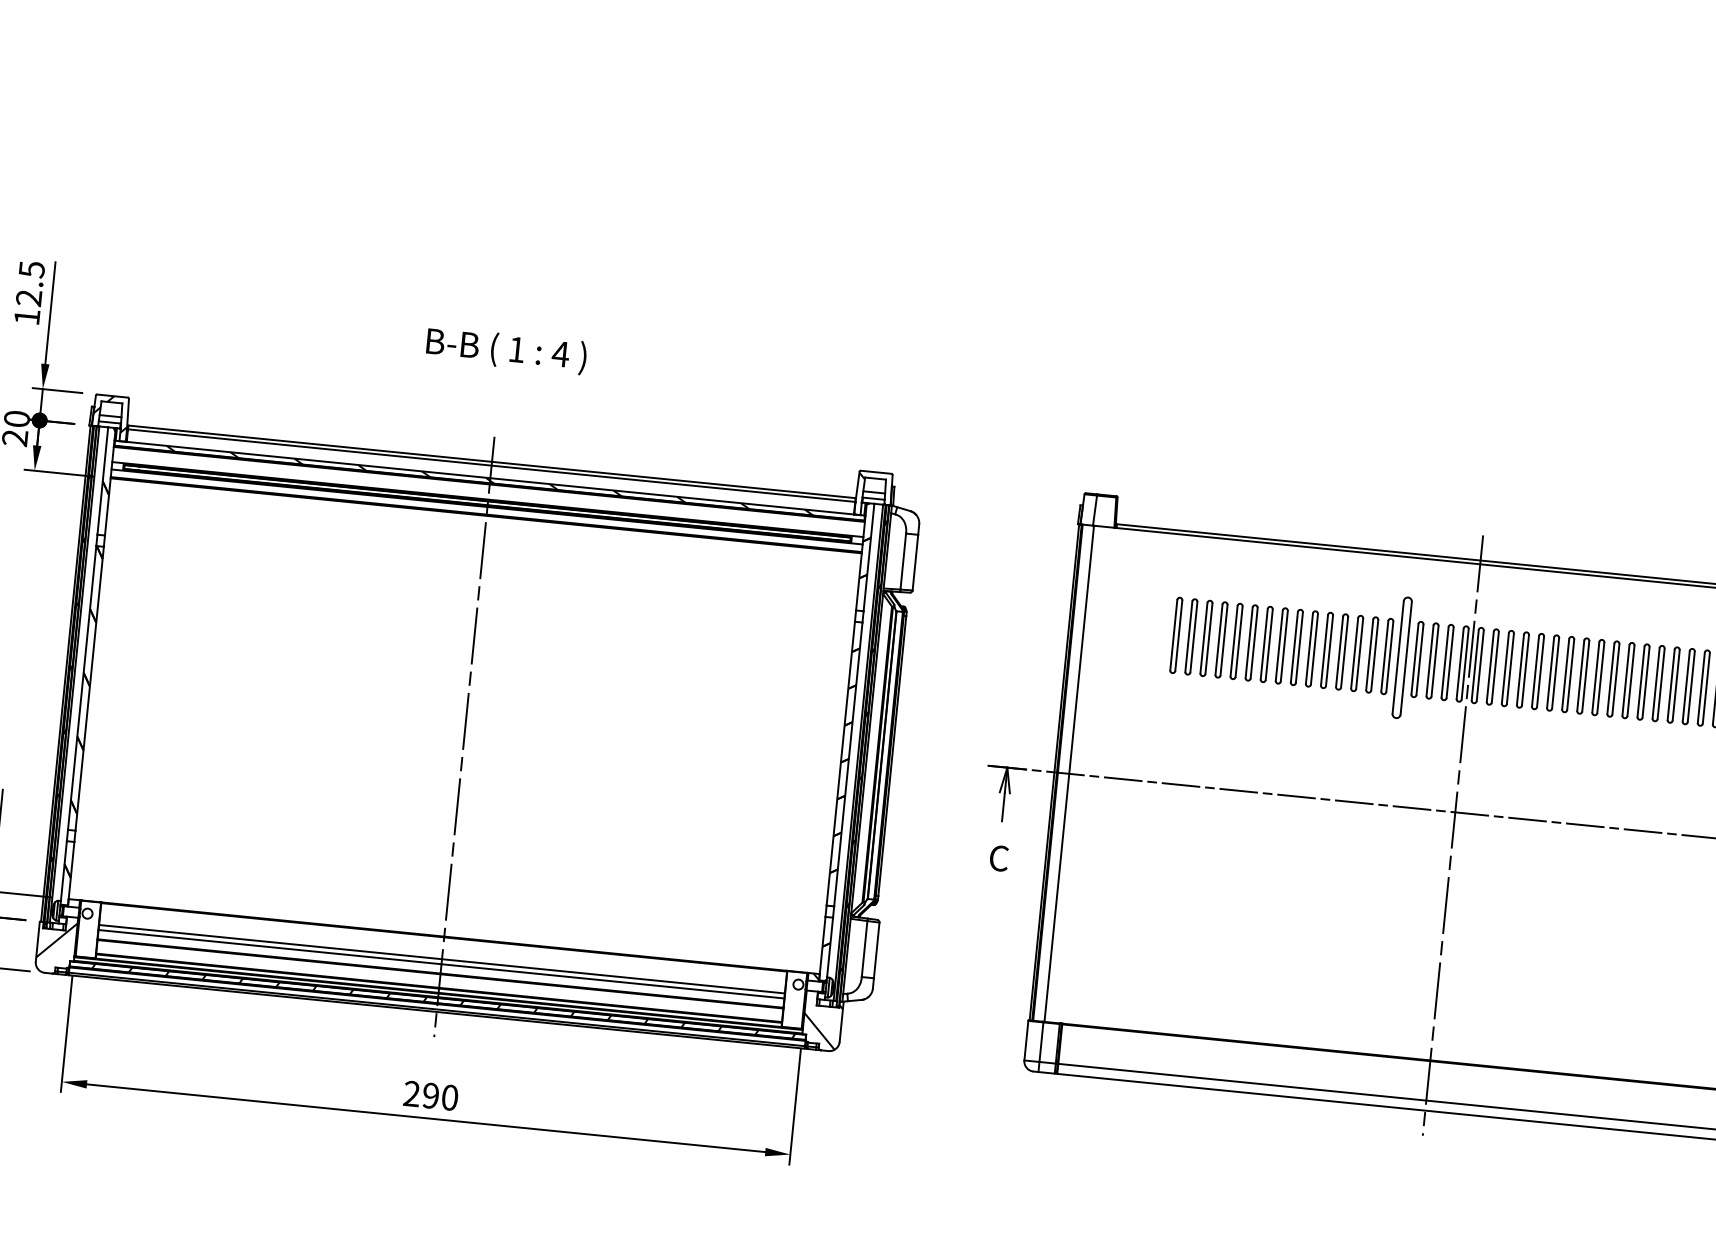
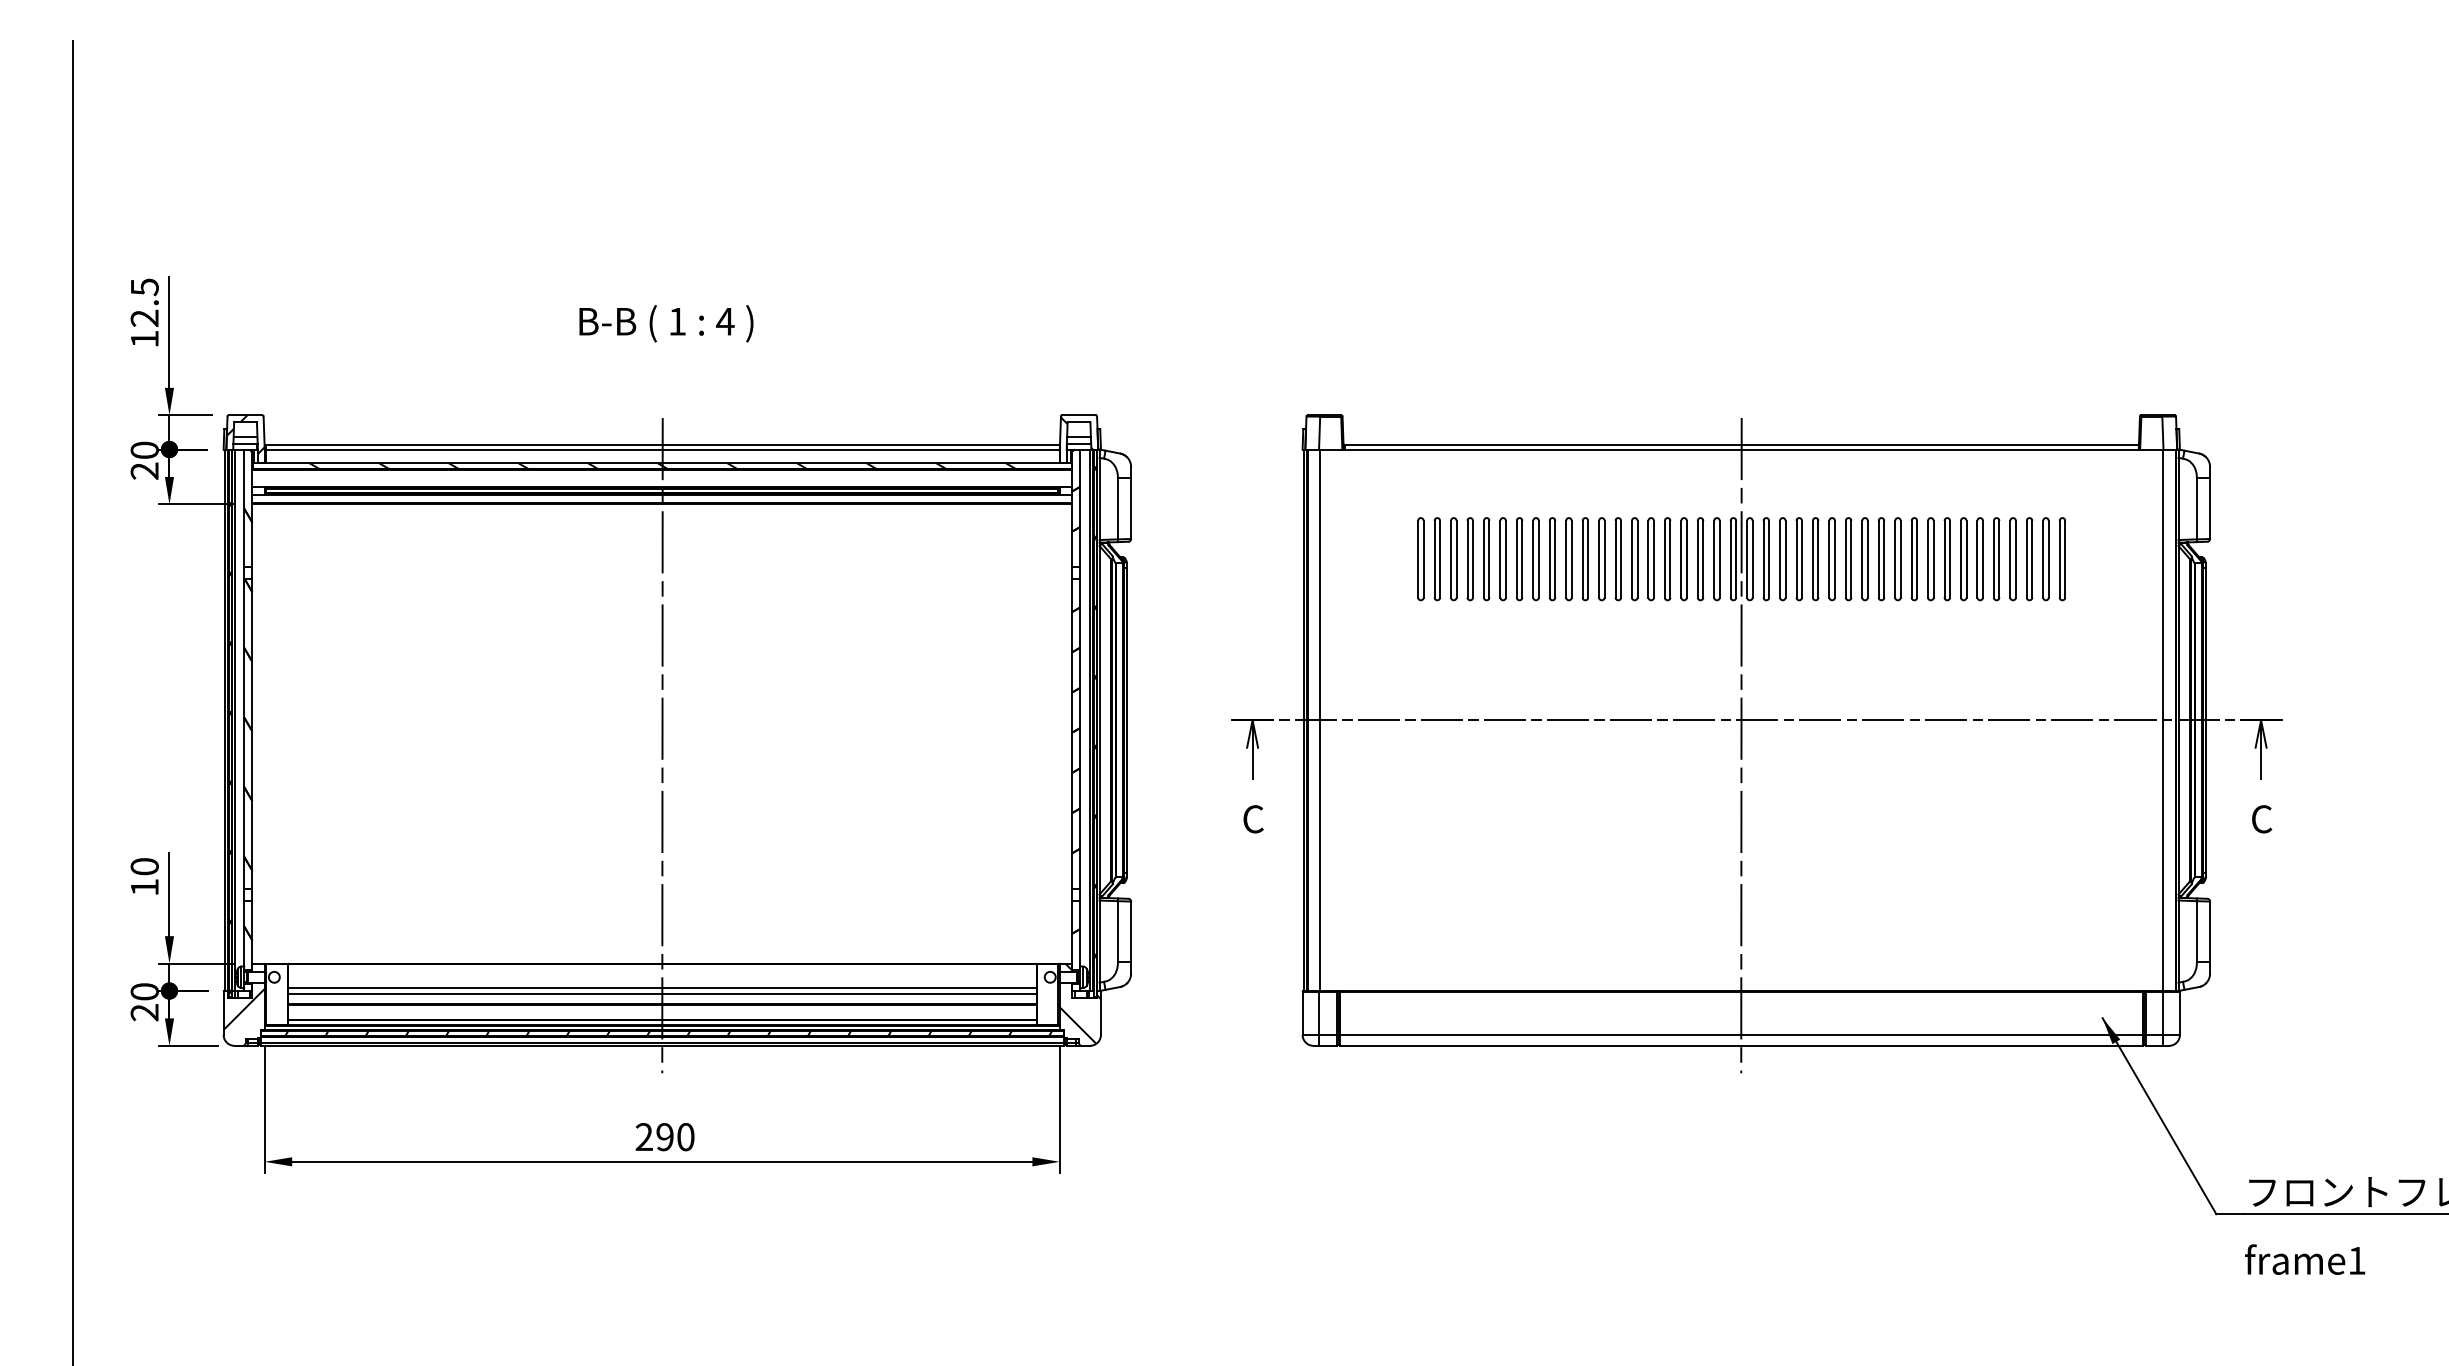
part: (1402, 658) -> (1667, 559), size x0.62

